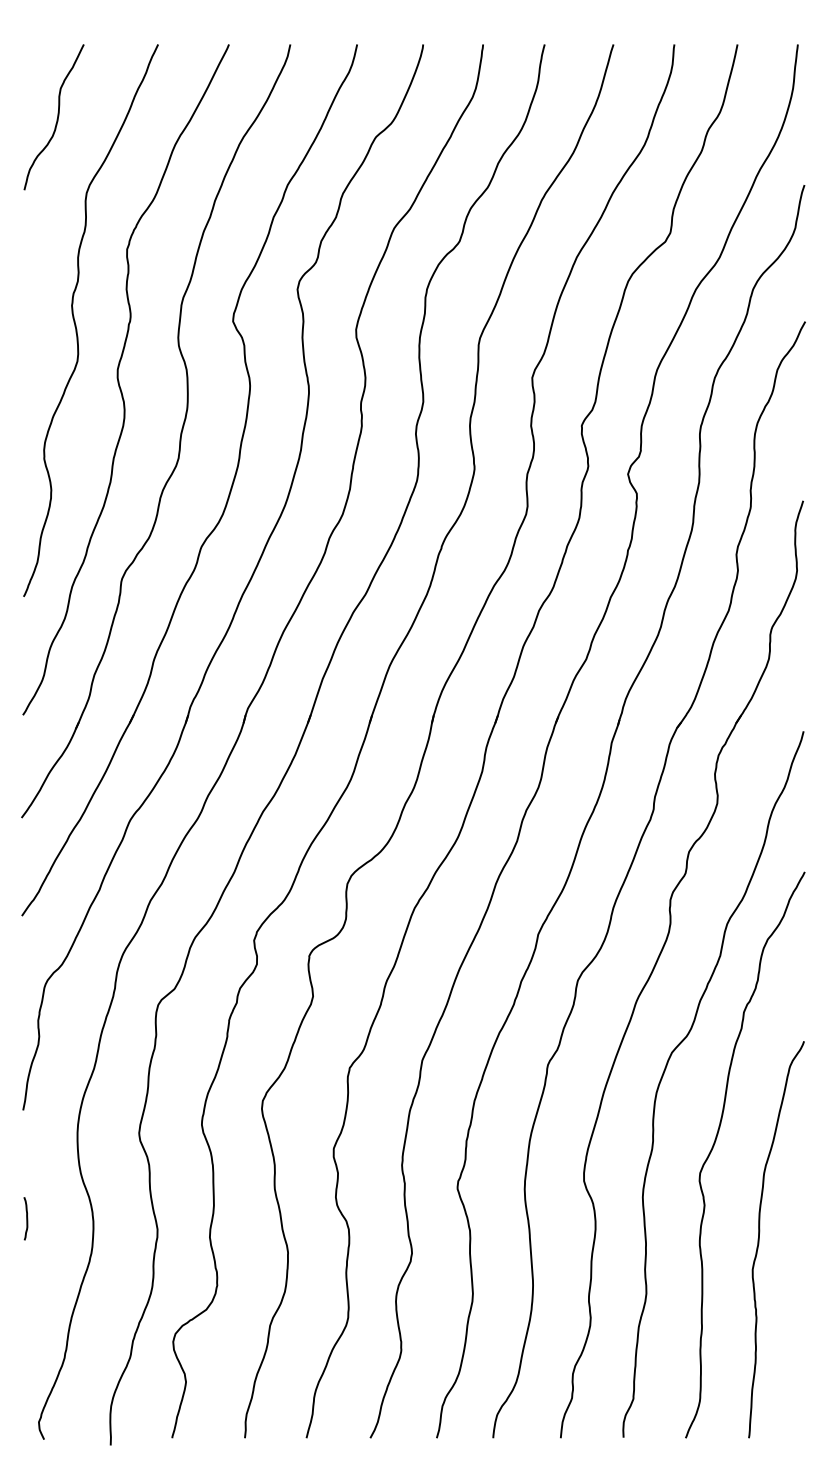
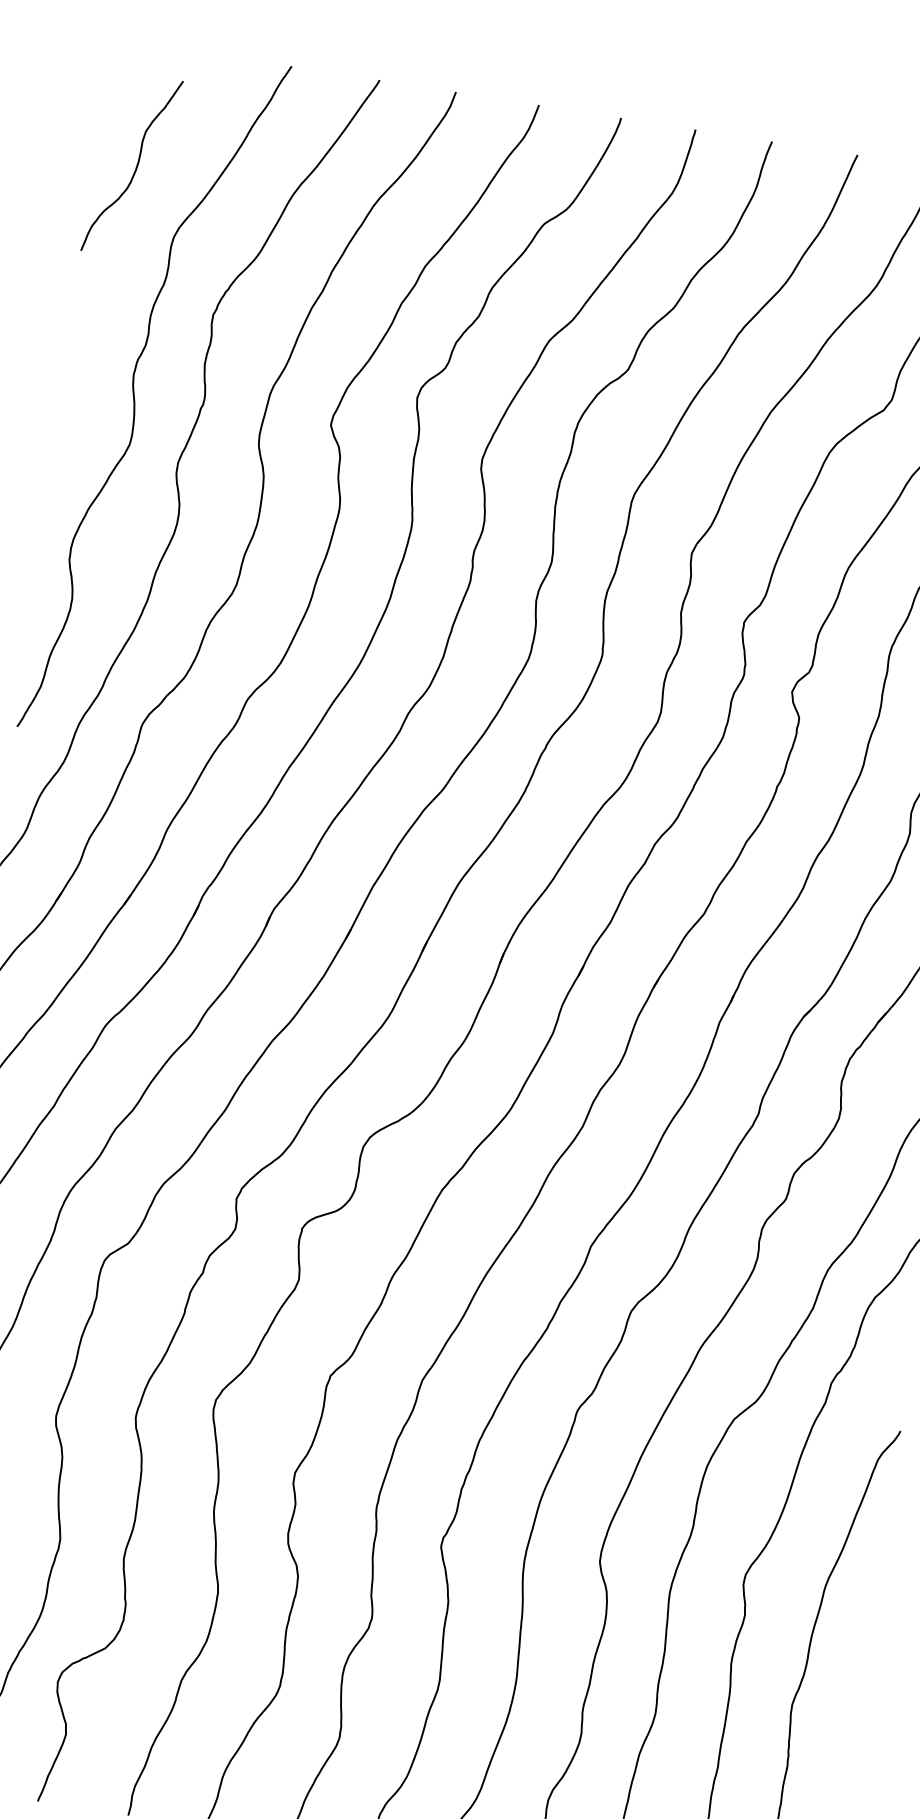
curve: (56, 119) -> (134, 169), moved

